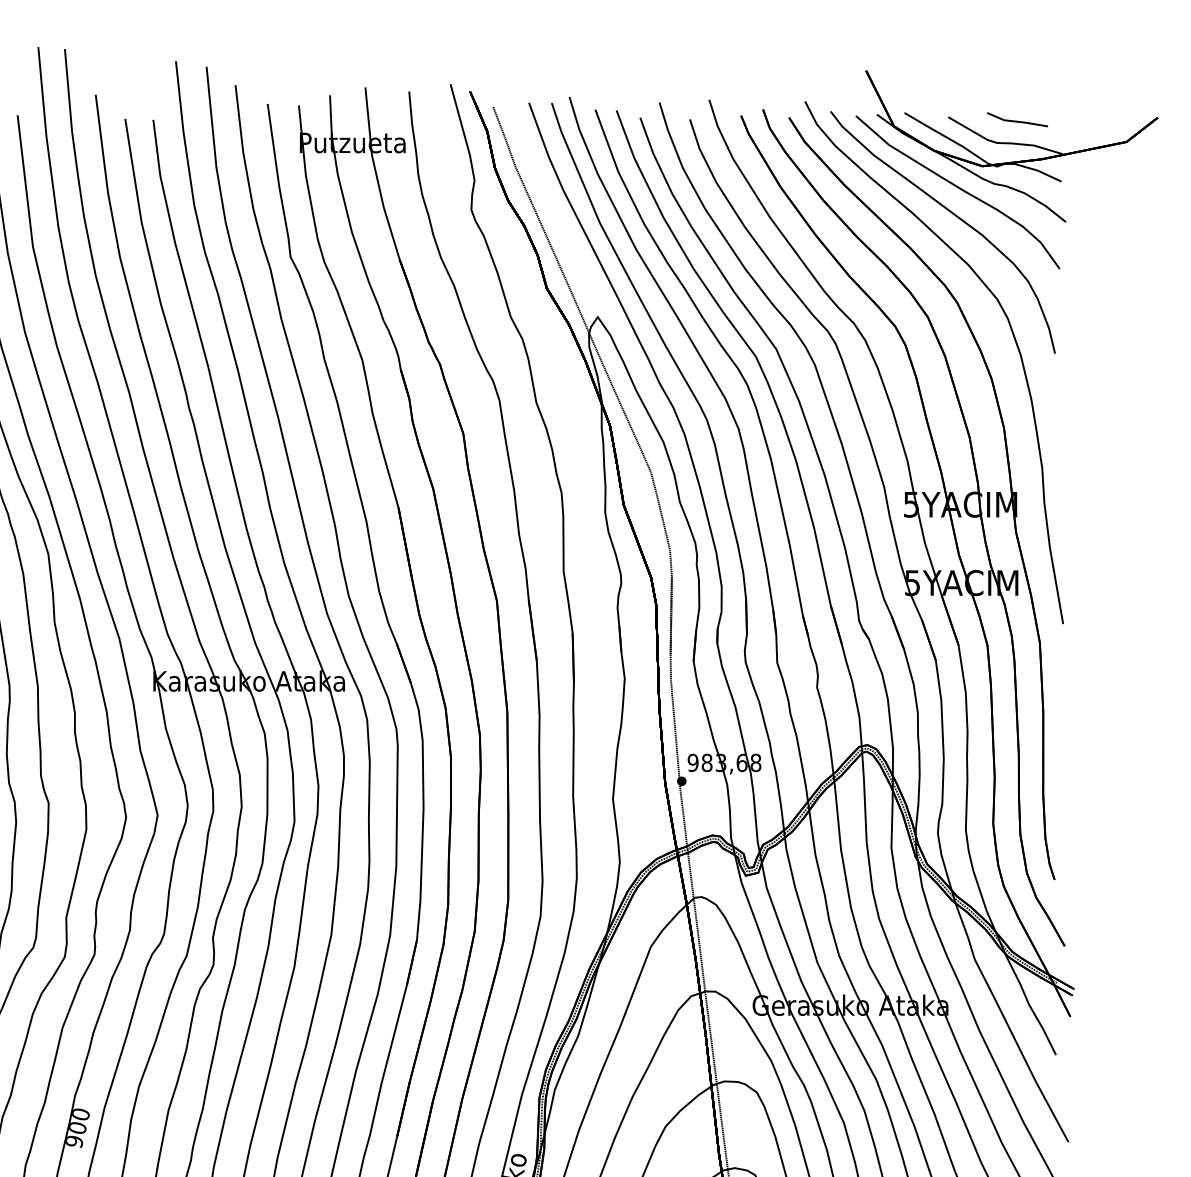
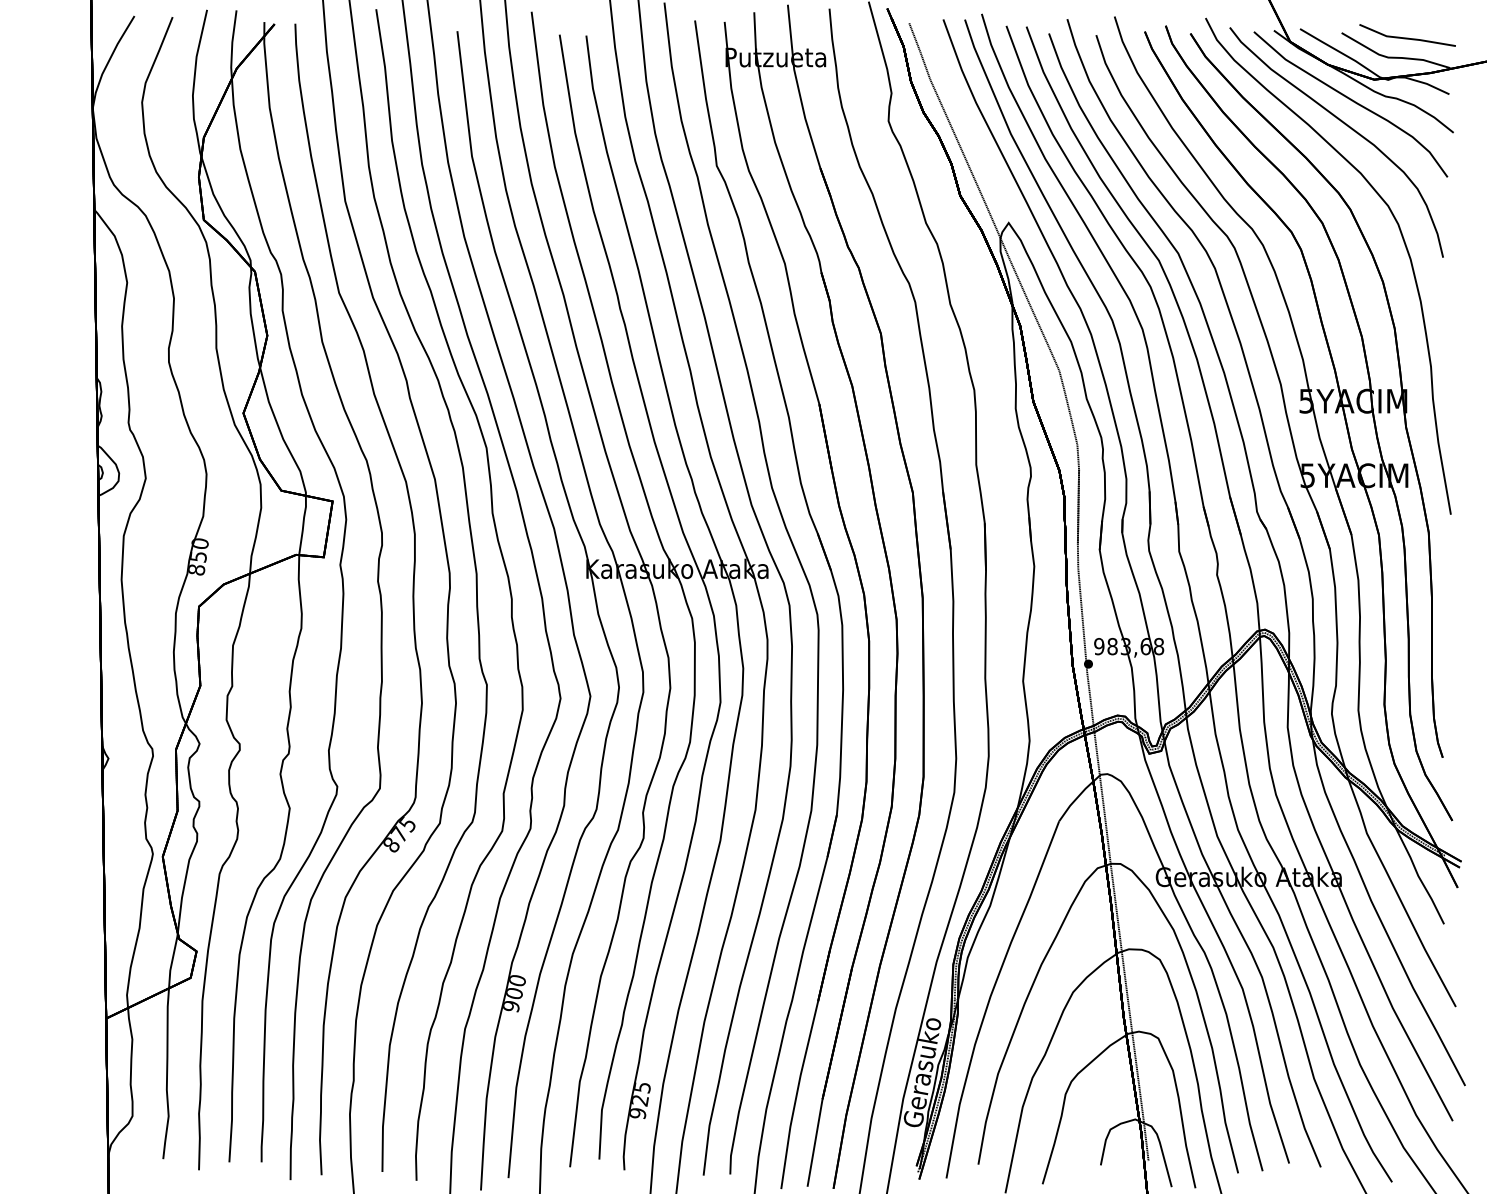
part: (1017, 119) -> (1407, 35), size x1.67

